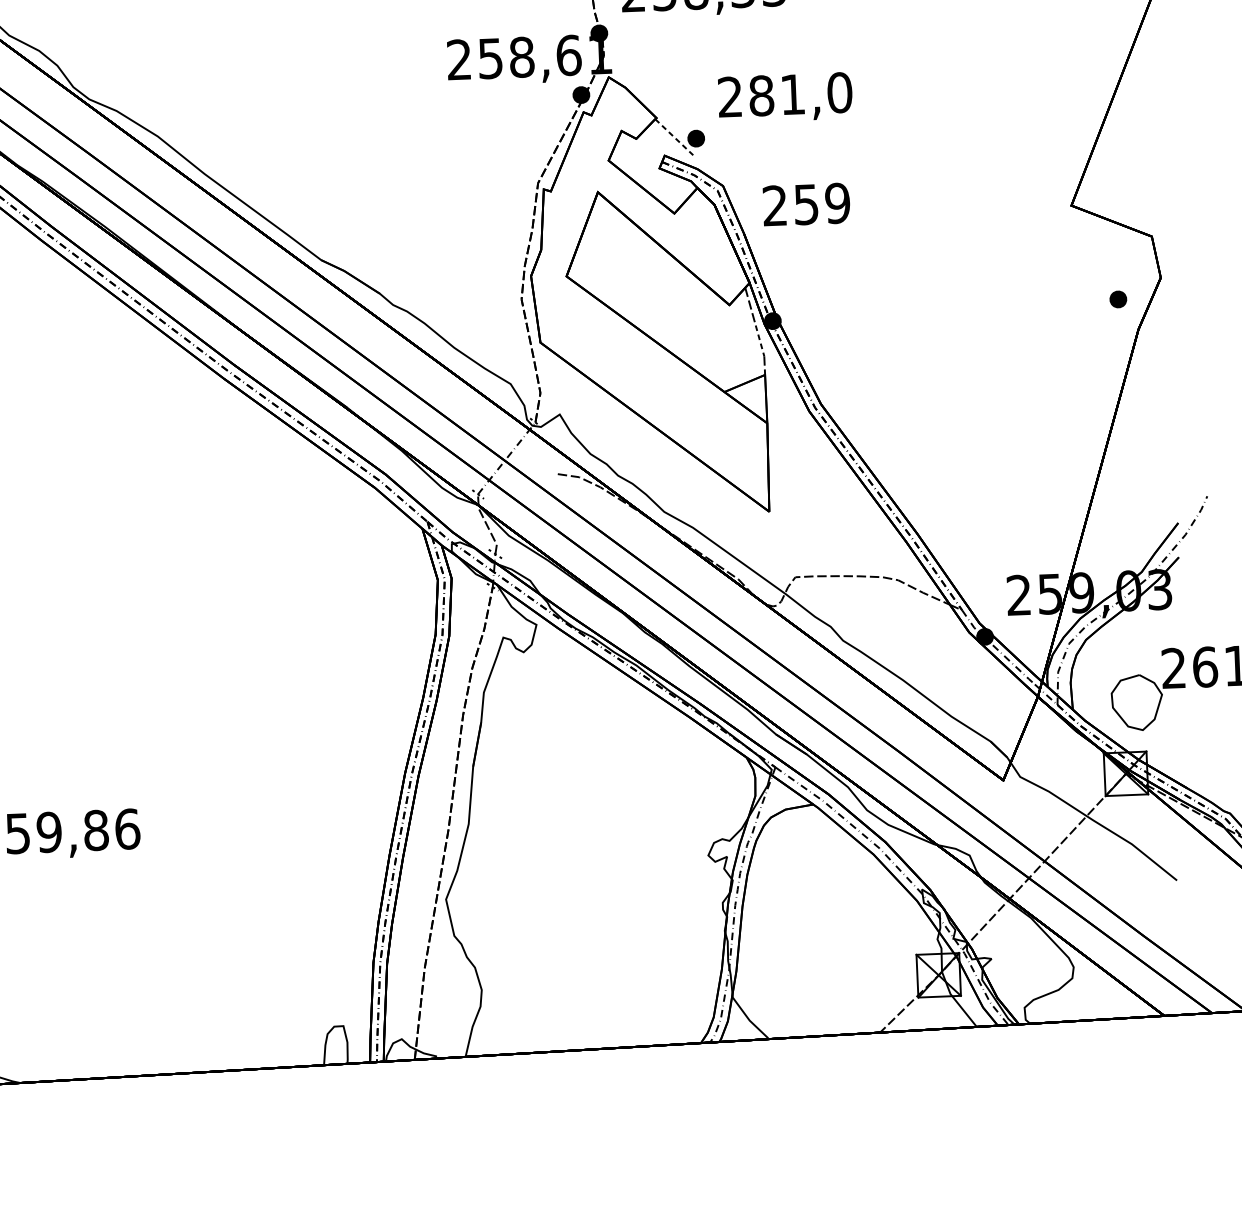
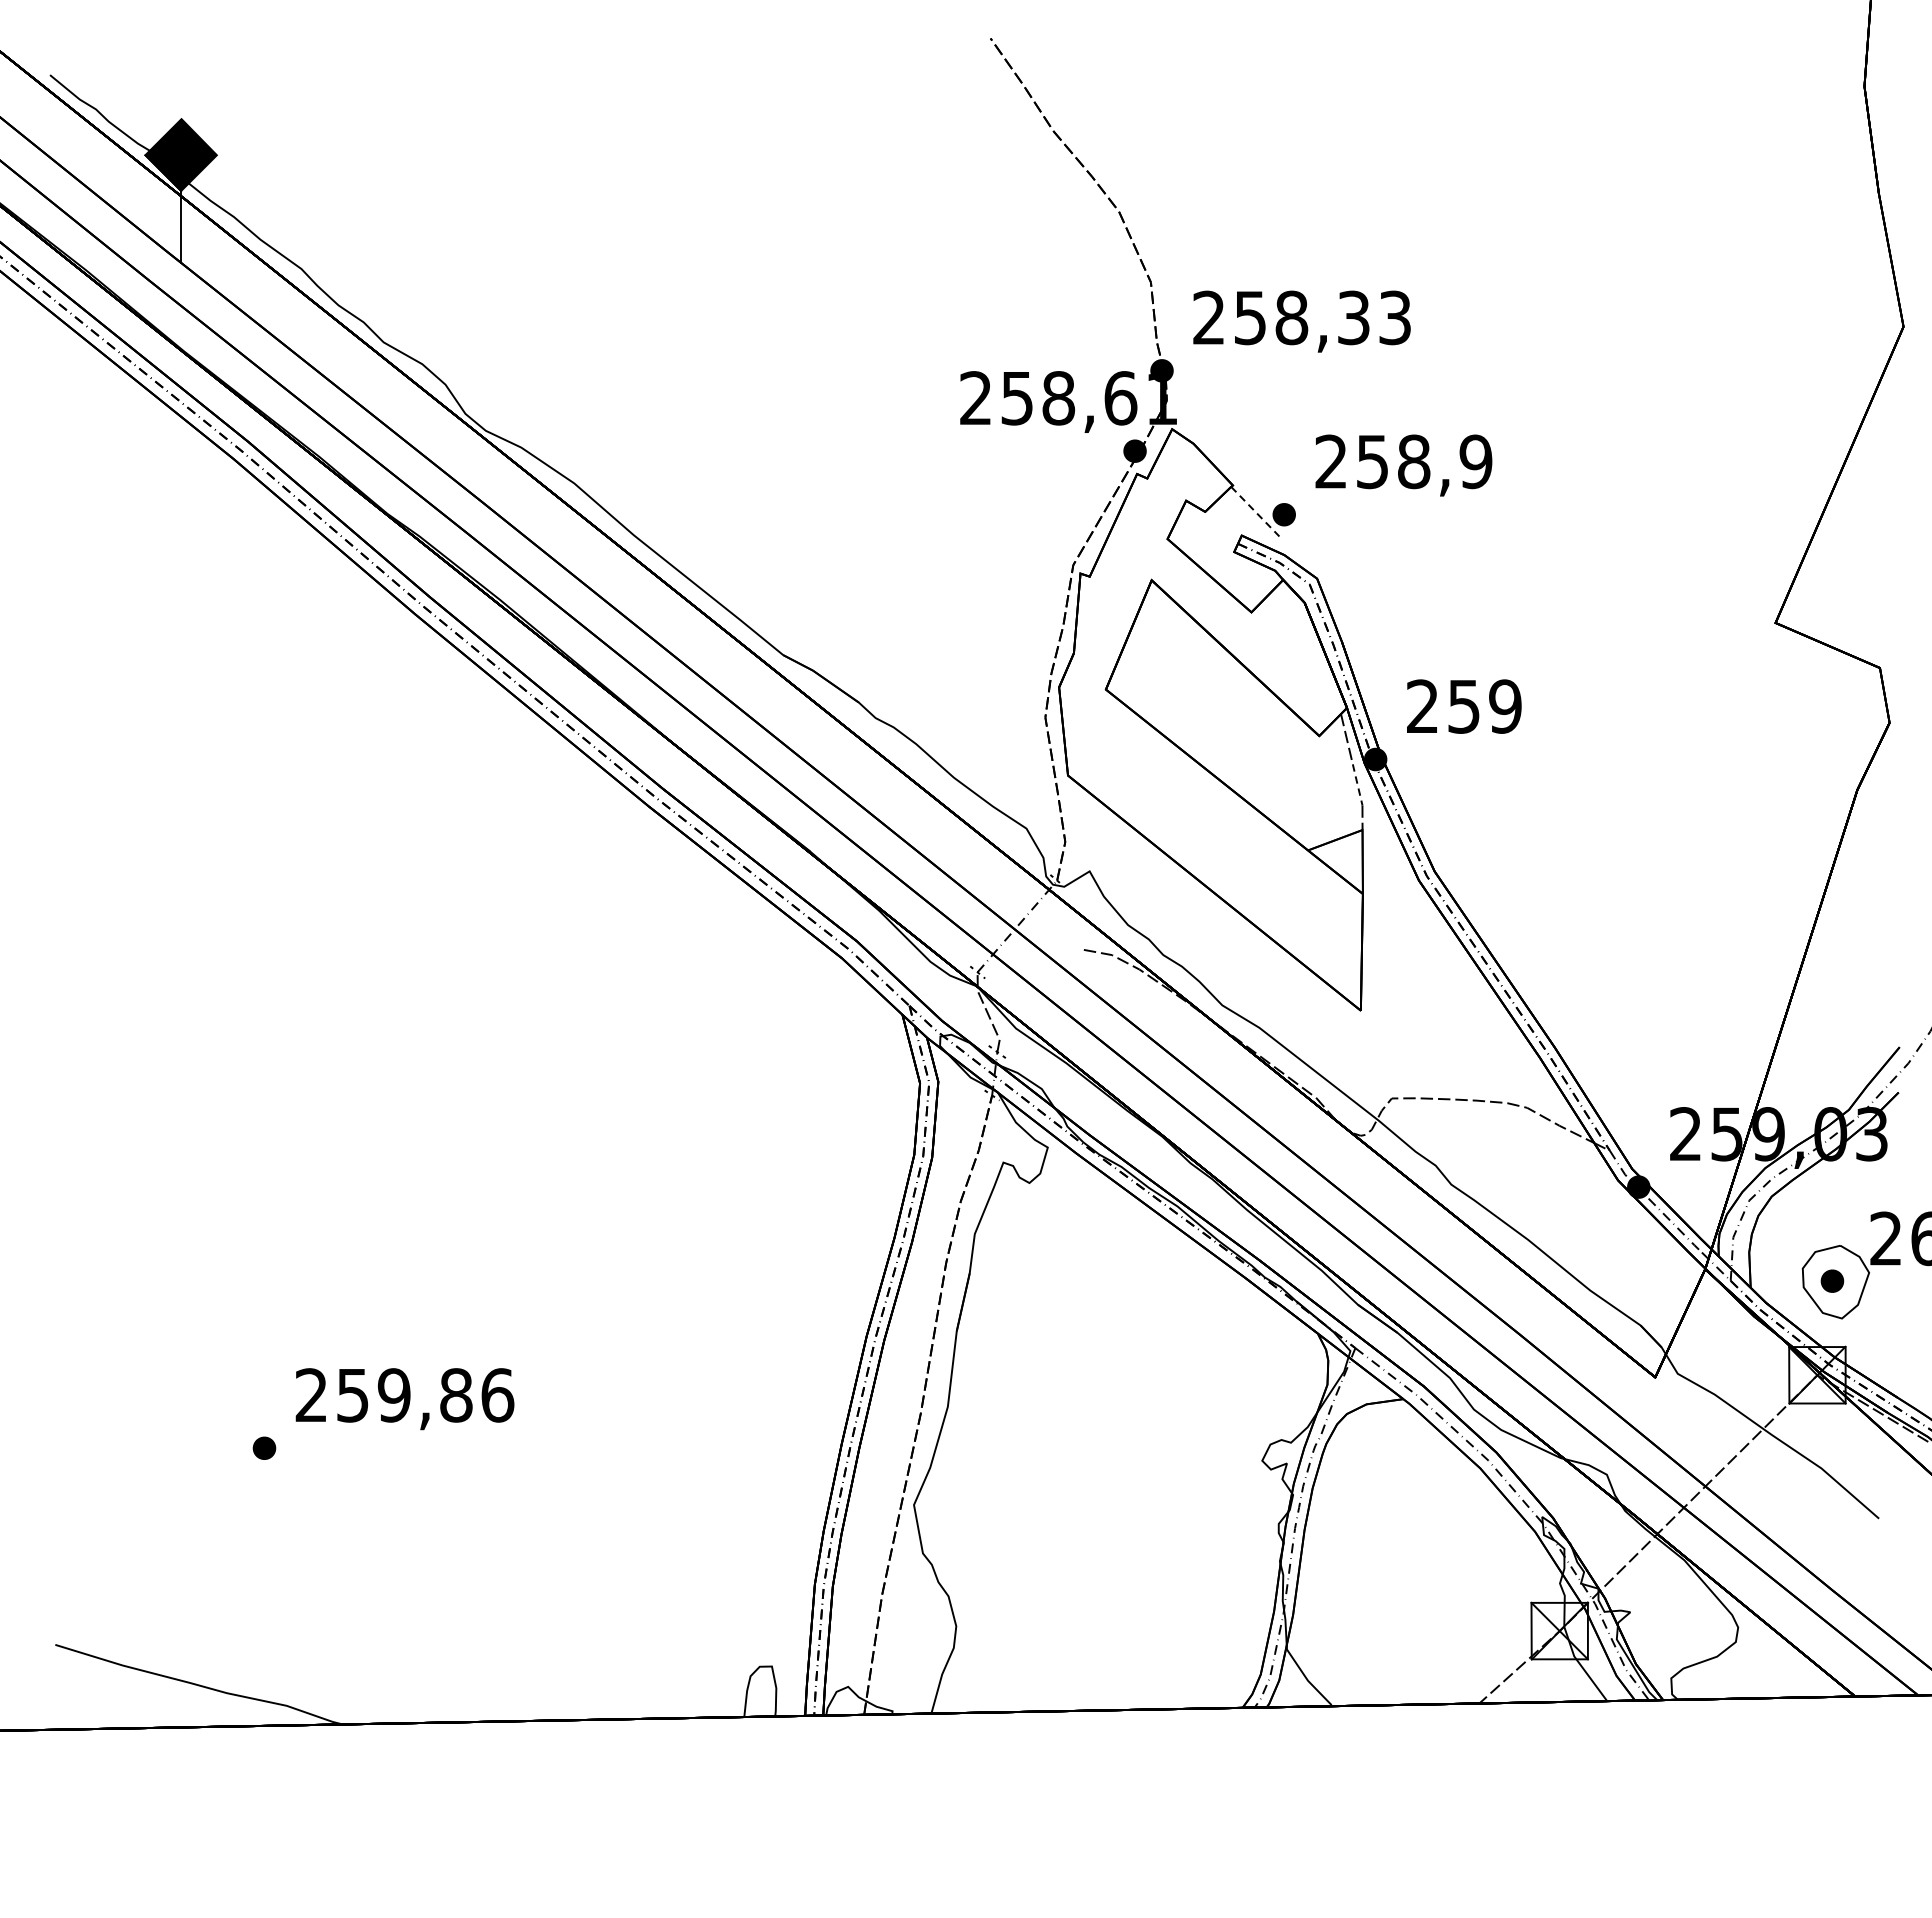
text: (800, 94) -> (1424, 461), 281,0 -> 258,9
text: (806, 204) -> (1464, 706), moved
part: (1118, 298) -> (1832, 1280), moved

